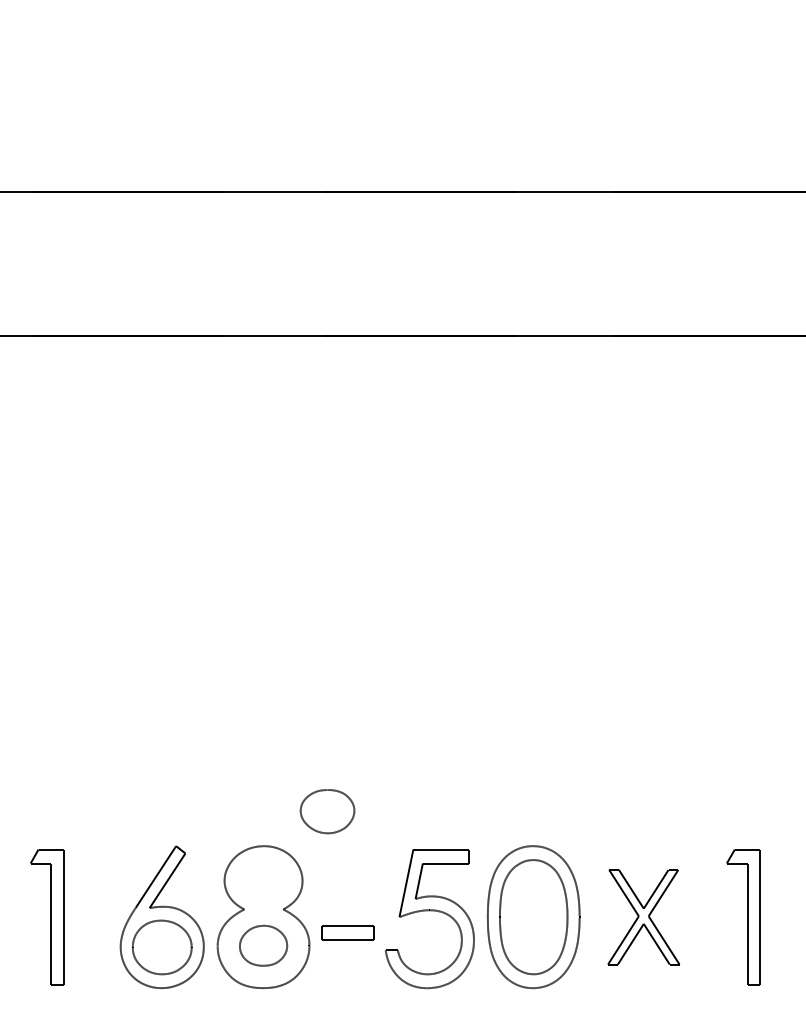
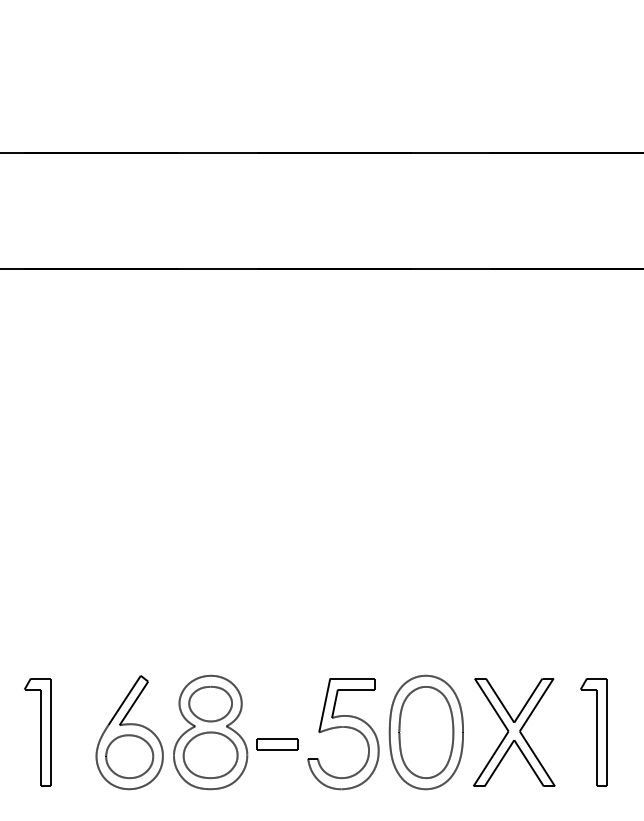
part: (327, 811) -> (210, 704), moved
part: (643, 917) -> (514, 732), size x1.43
part: (263, 945) -> (210, 755), size x1.43

